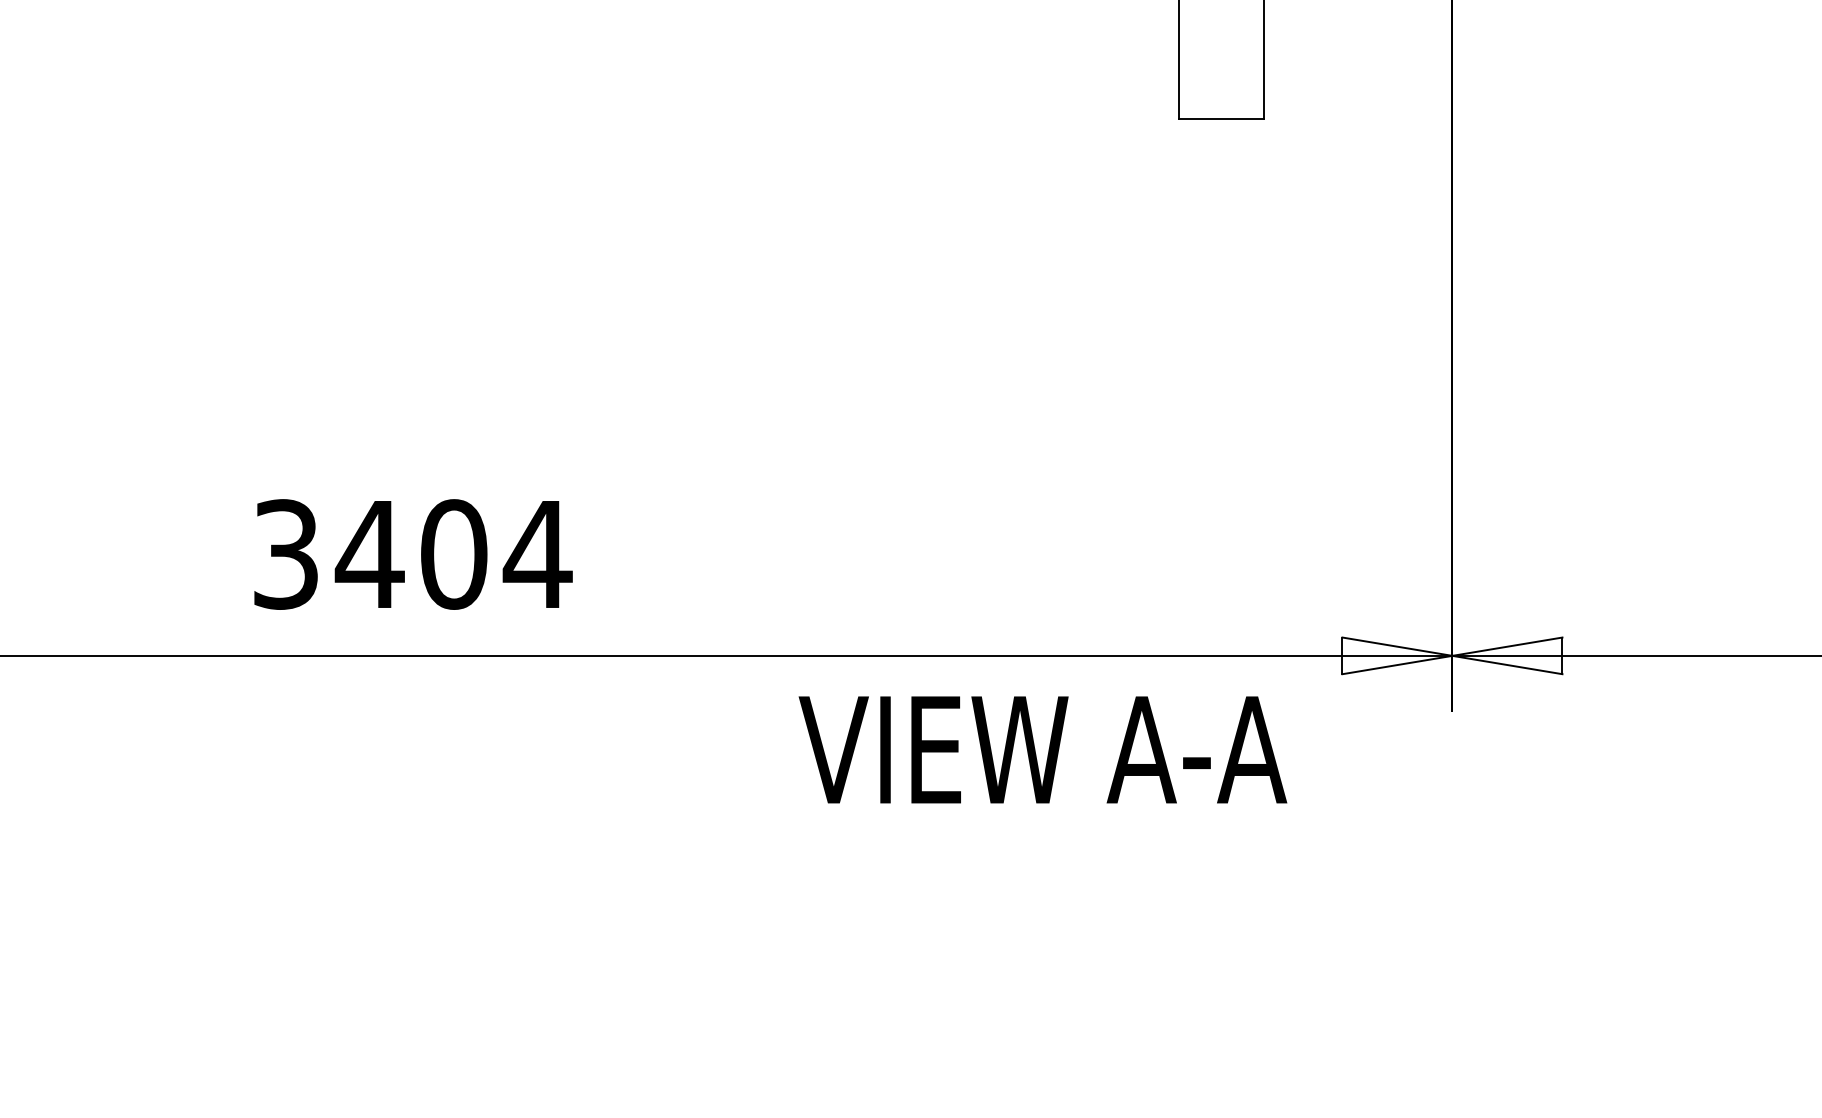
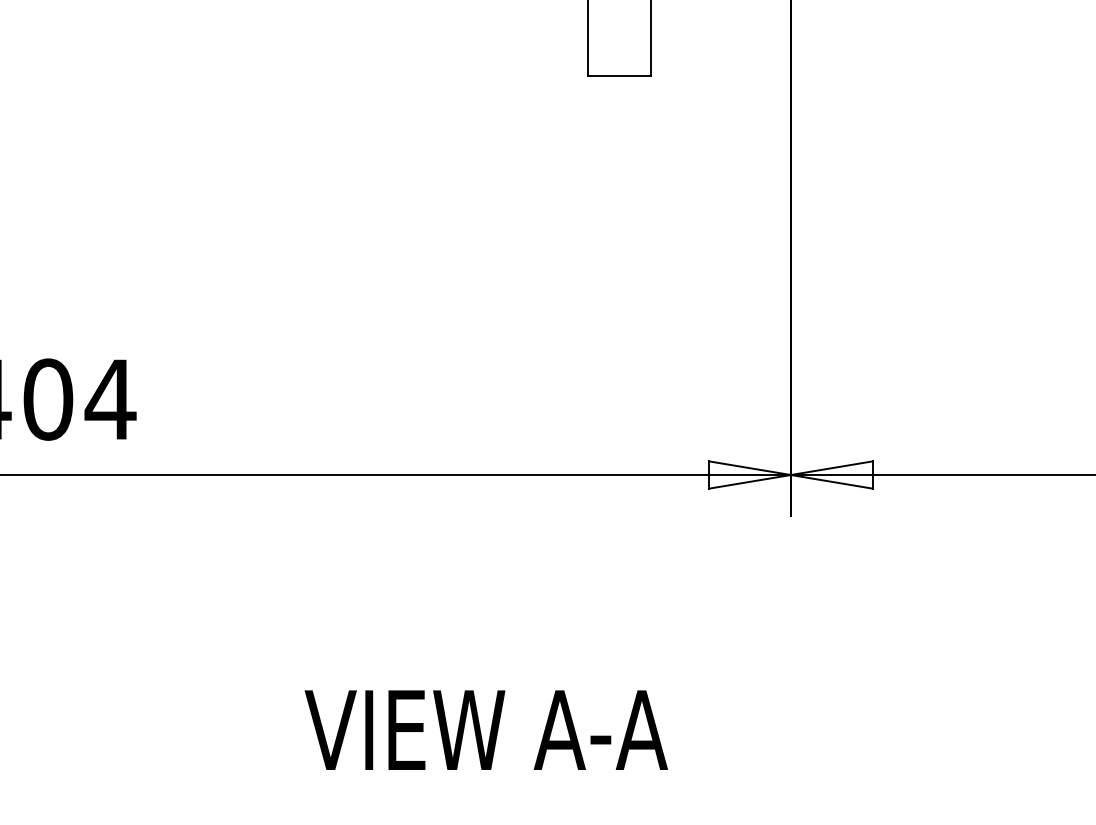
text: (1042, 749) -> (485, 729), moved

